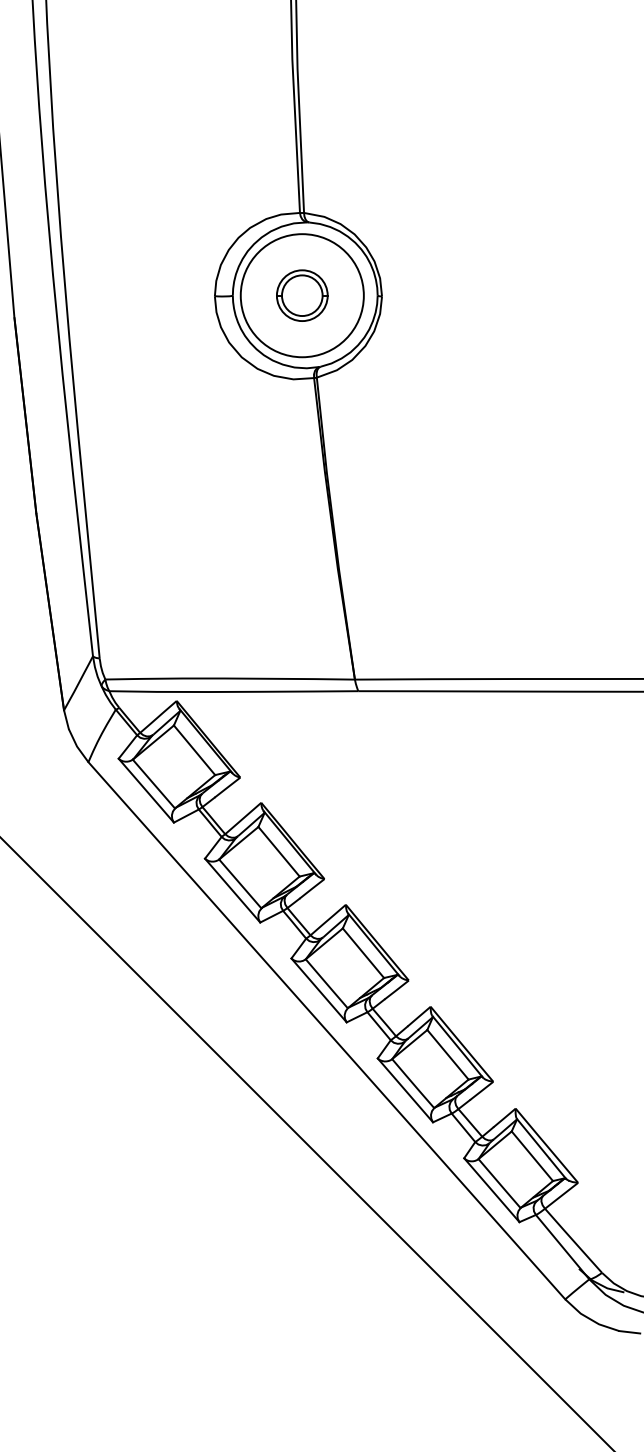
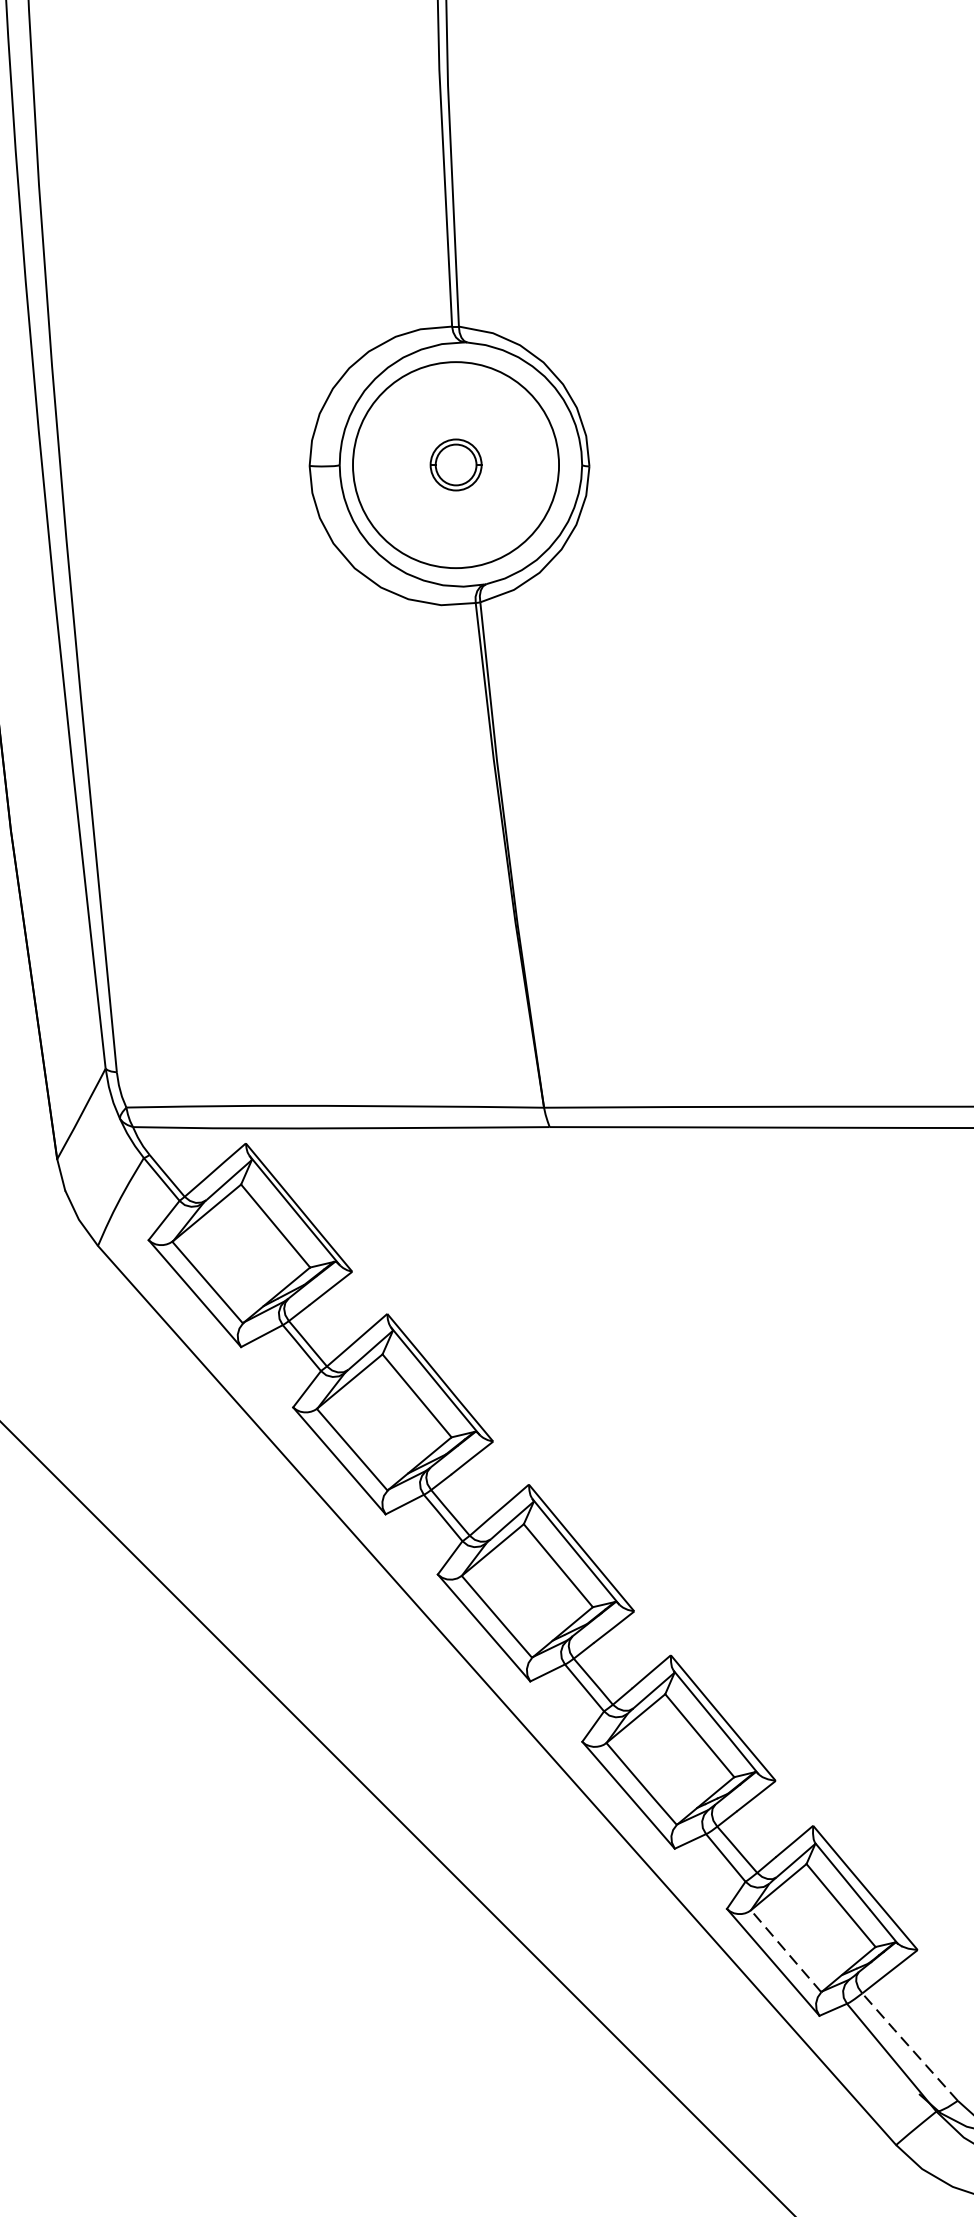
part: (302, 295) -> (456, 464), size x0.6
line: (499, 1183) -> (786, 1951), solid -> dashed
line: (573, 1240) -> (909, 2046), solid -> dashed

